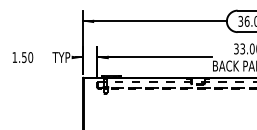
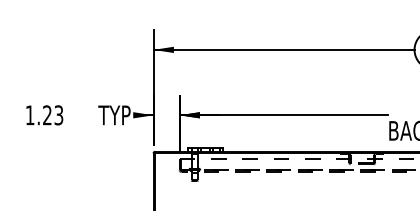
text: (27, 57) -> (53, 115), 1.50 -> 1.23

